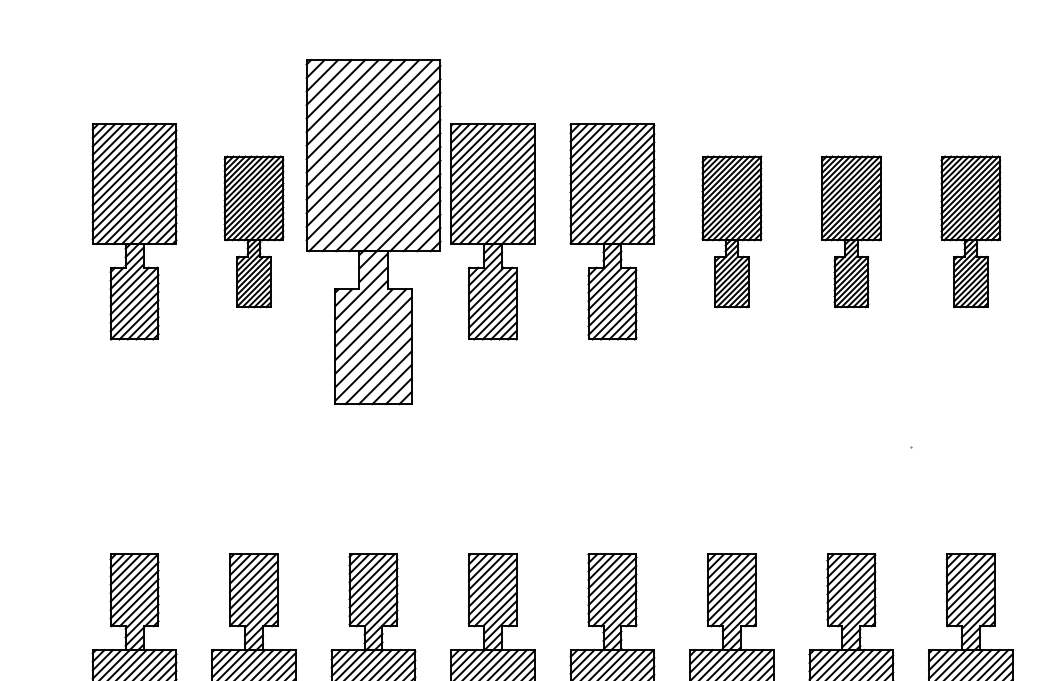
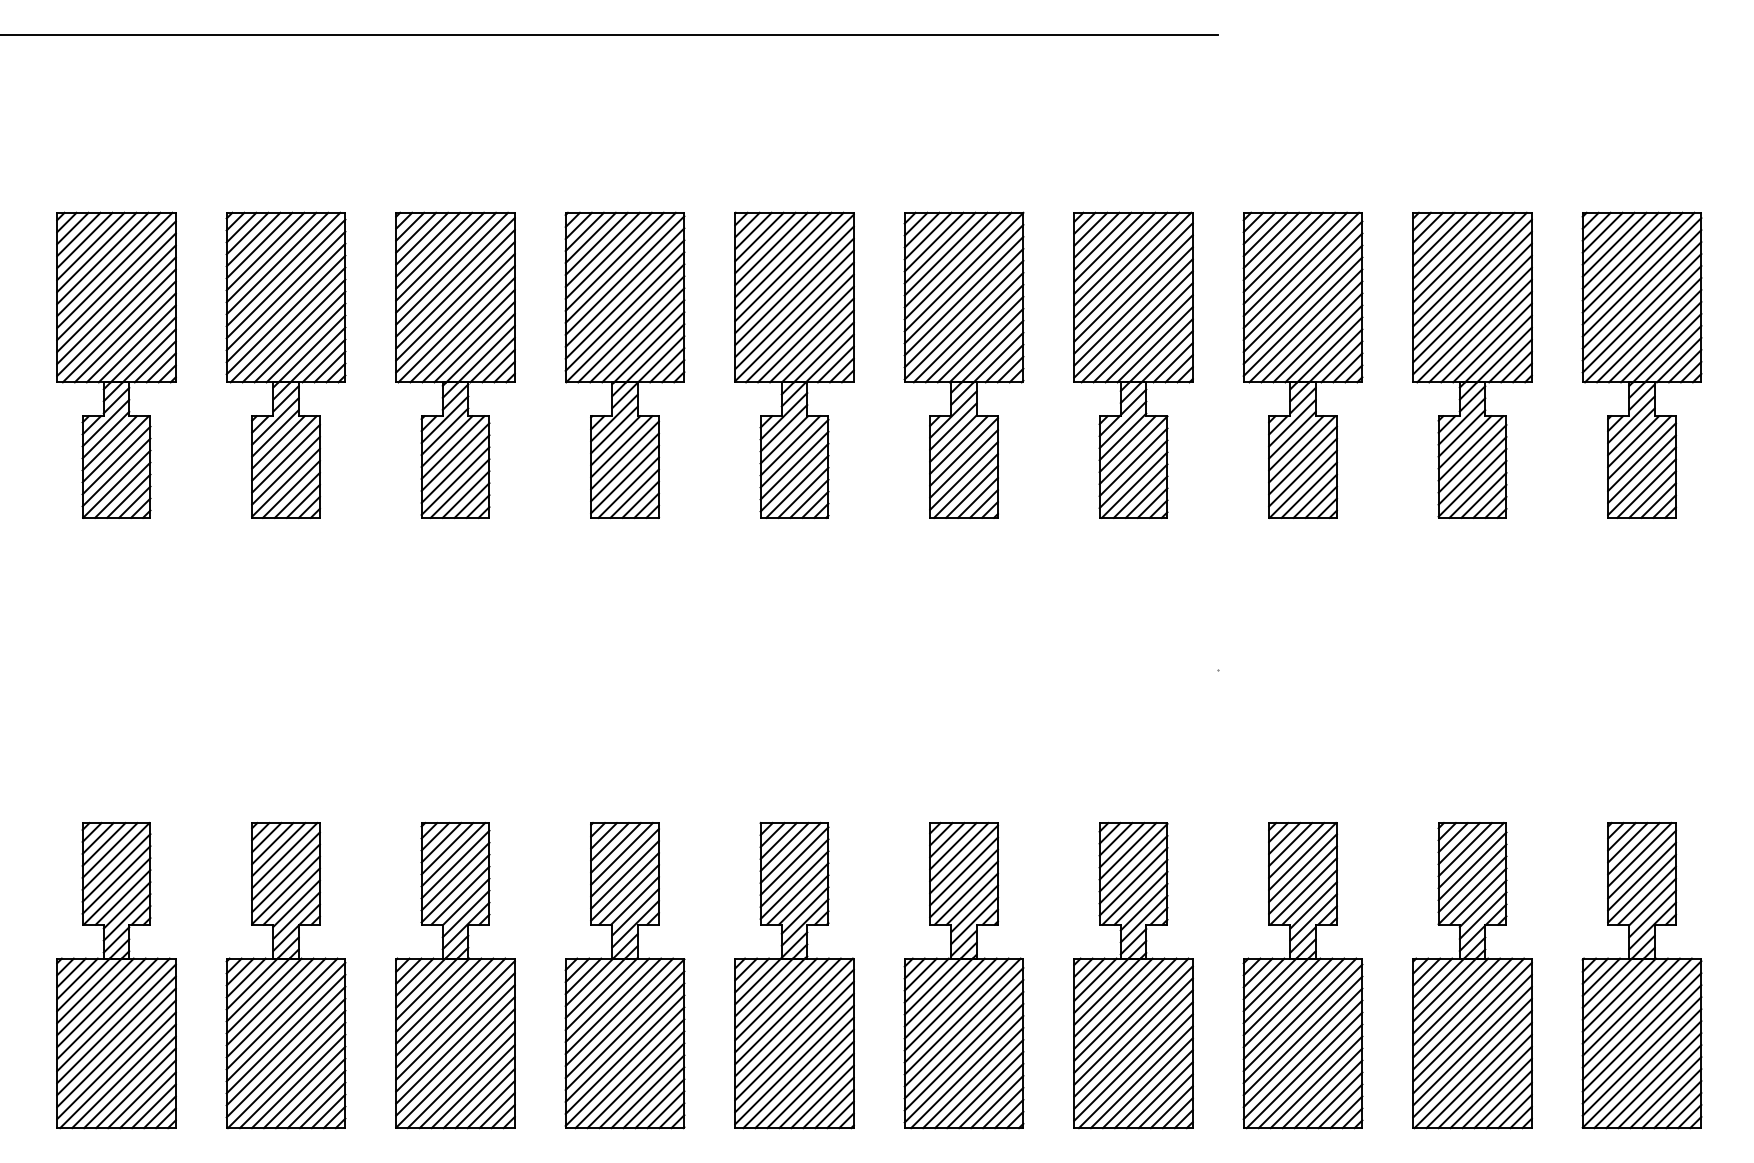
part: (253, 231) -> (285, 364), size x1.43
part: (373, 231) -> (455, 364), size x0.62
part: (731, 231) -> (963, 364), size x1.43
part: (851, 231) -> (1133, 364), size x1.43
part: (970, 231) -> (1302, 364), size x1.43

